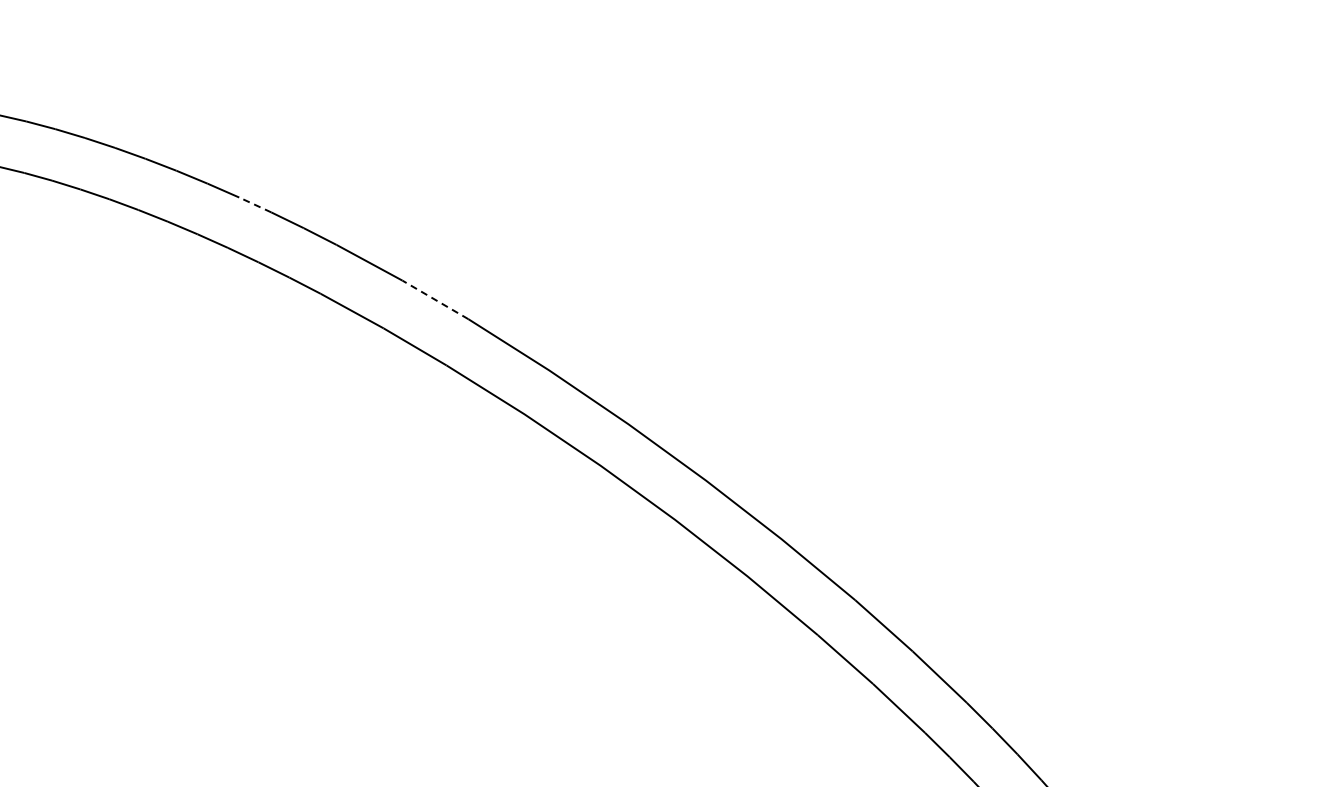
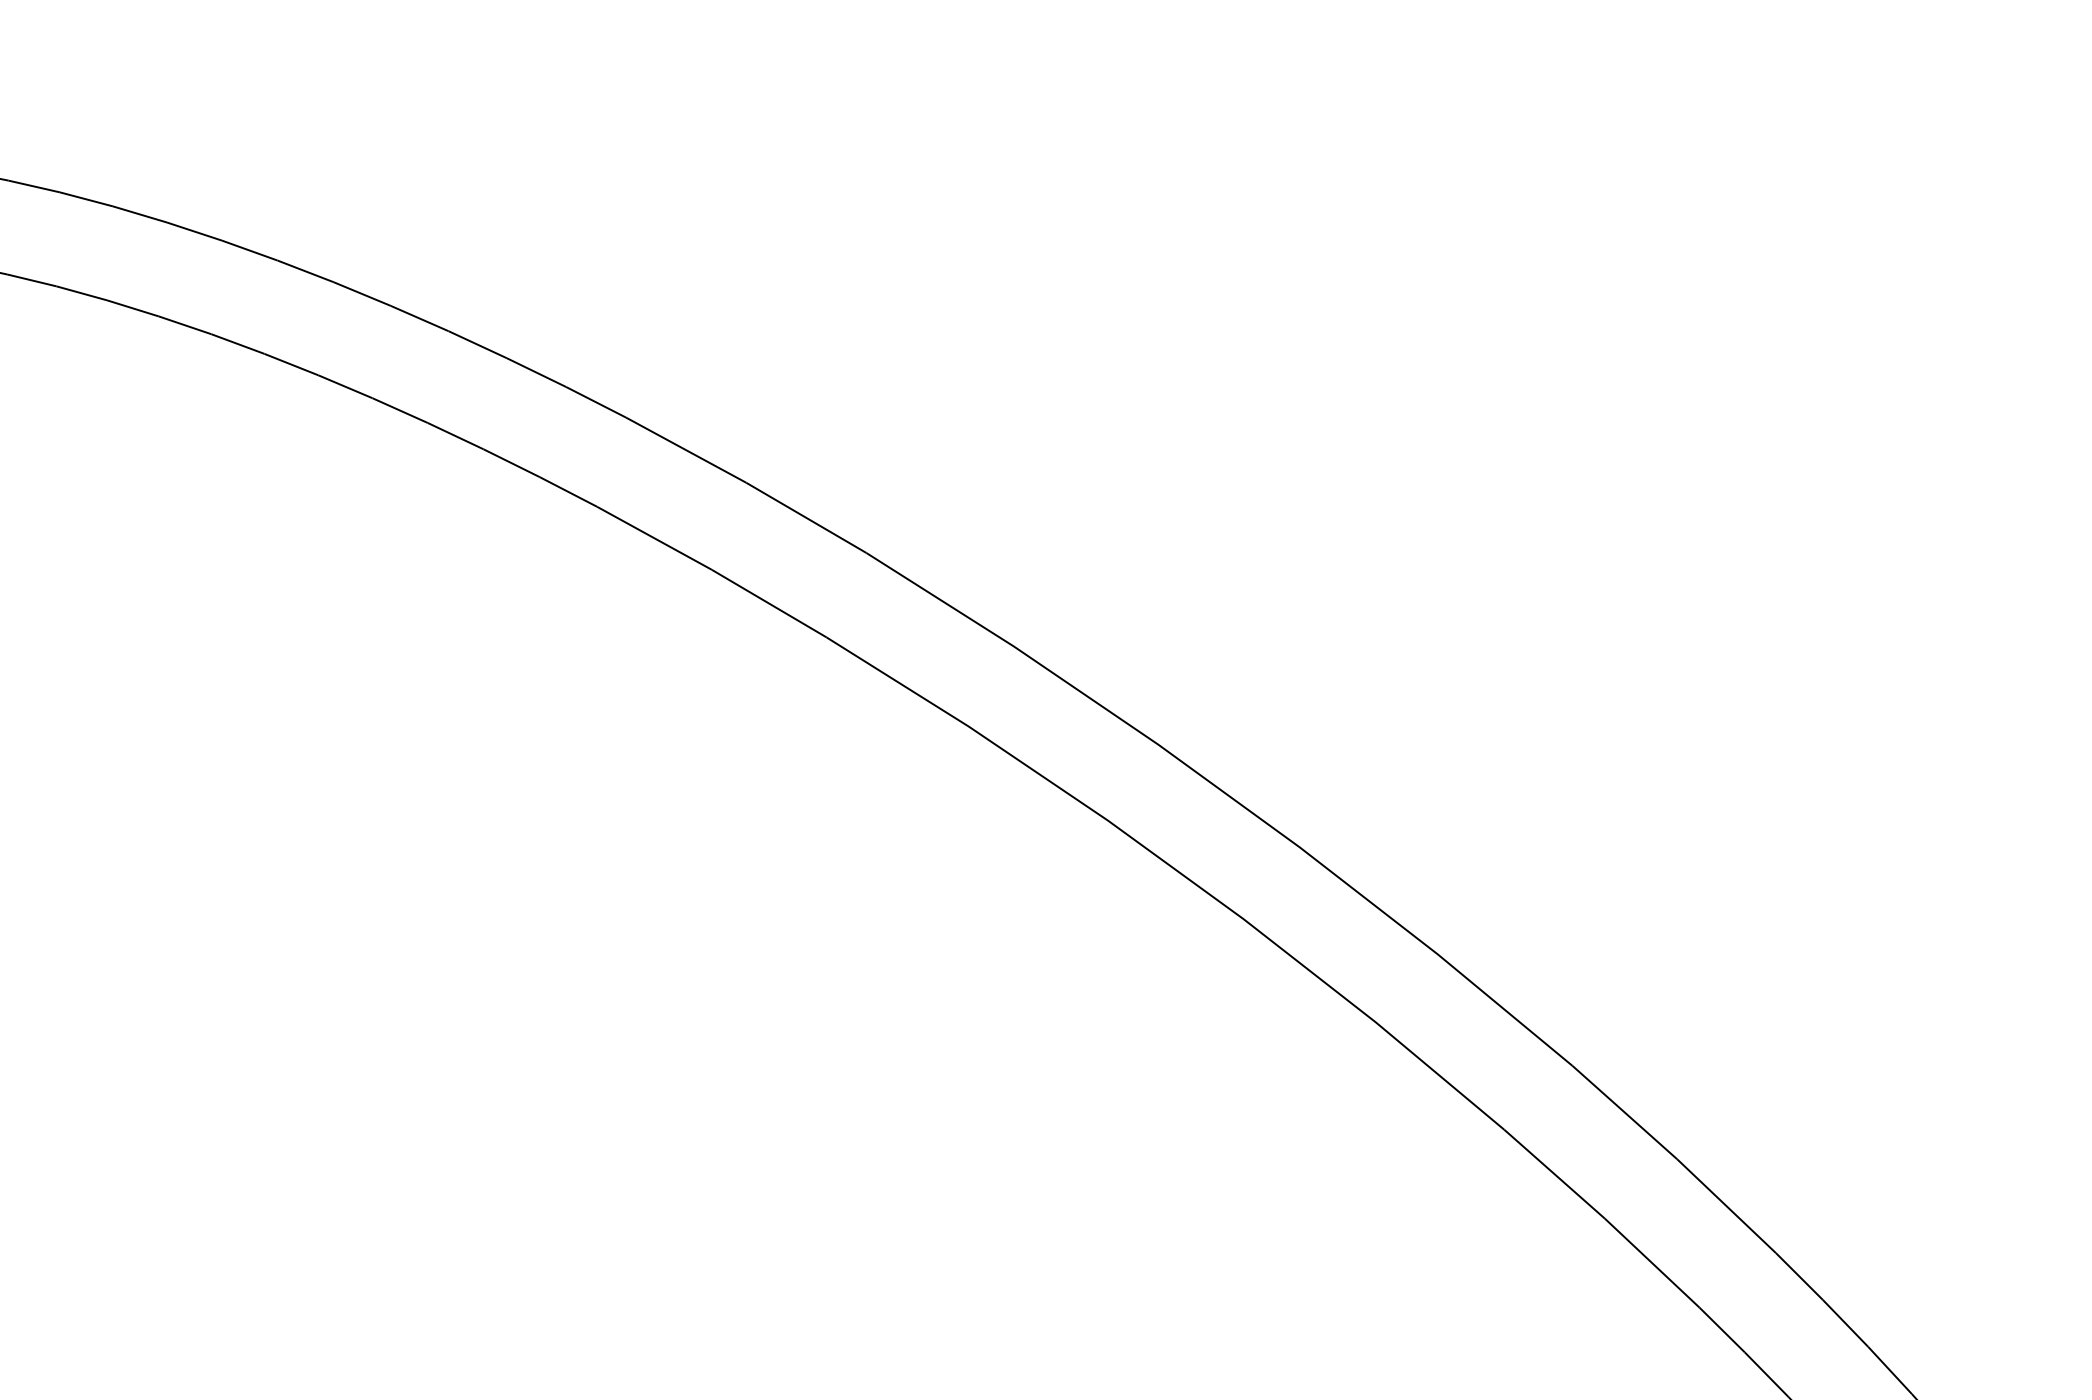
line: (255, 204) -> (478, 343), dashed -> solid
line: (435, 299) -> (806, 517), dashed -> solid

